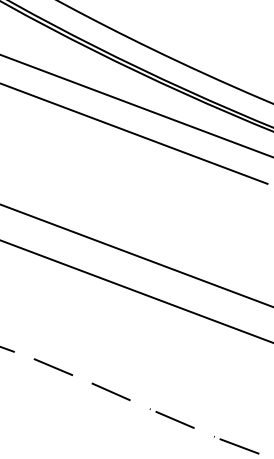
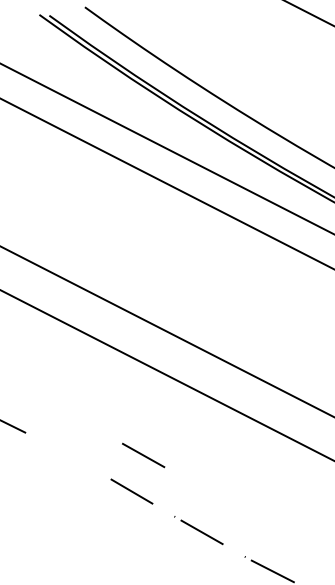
line: (53, 367) -> (143, 455), moved

